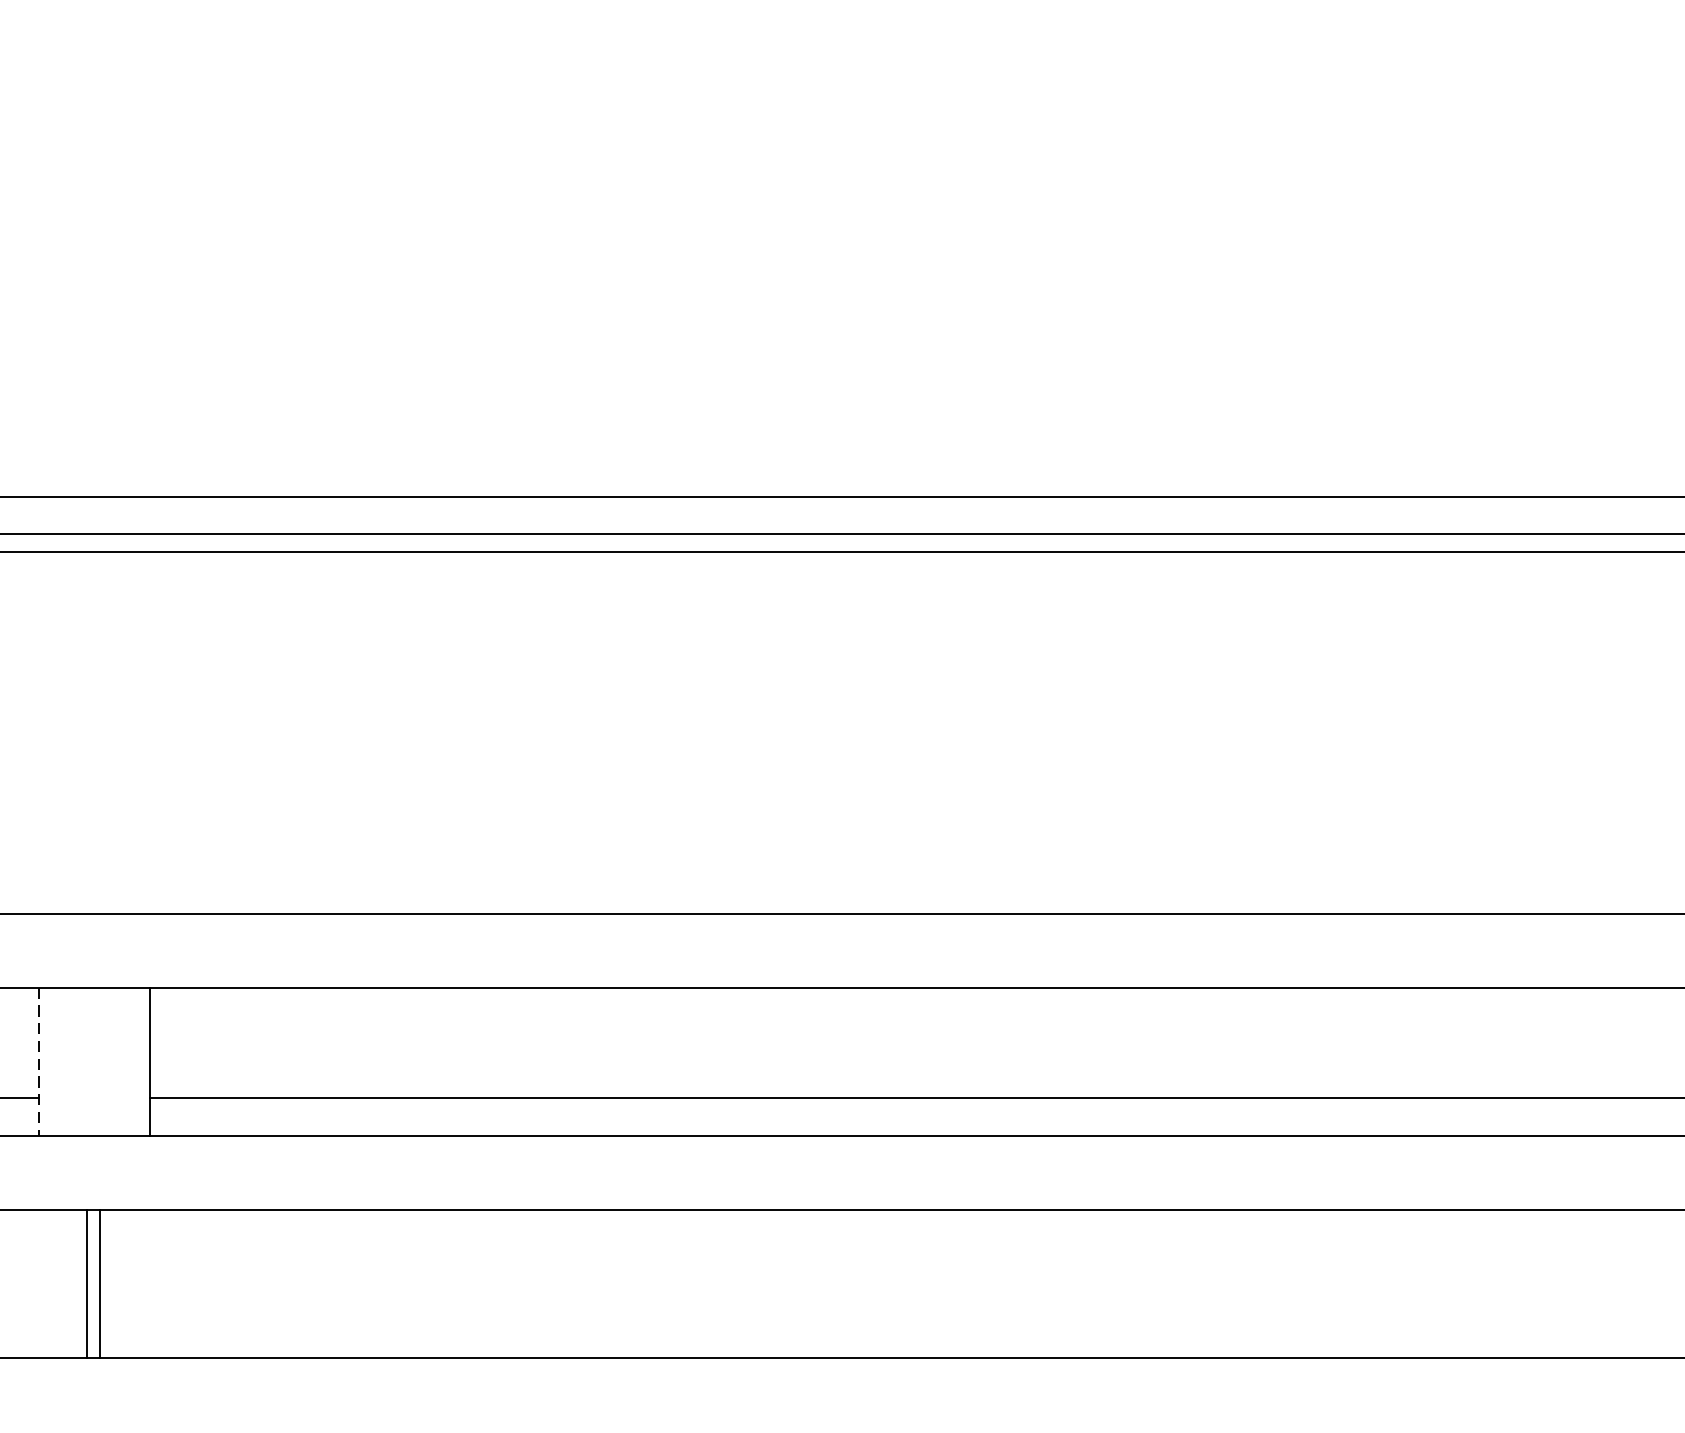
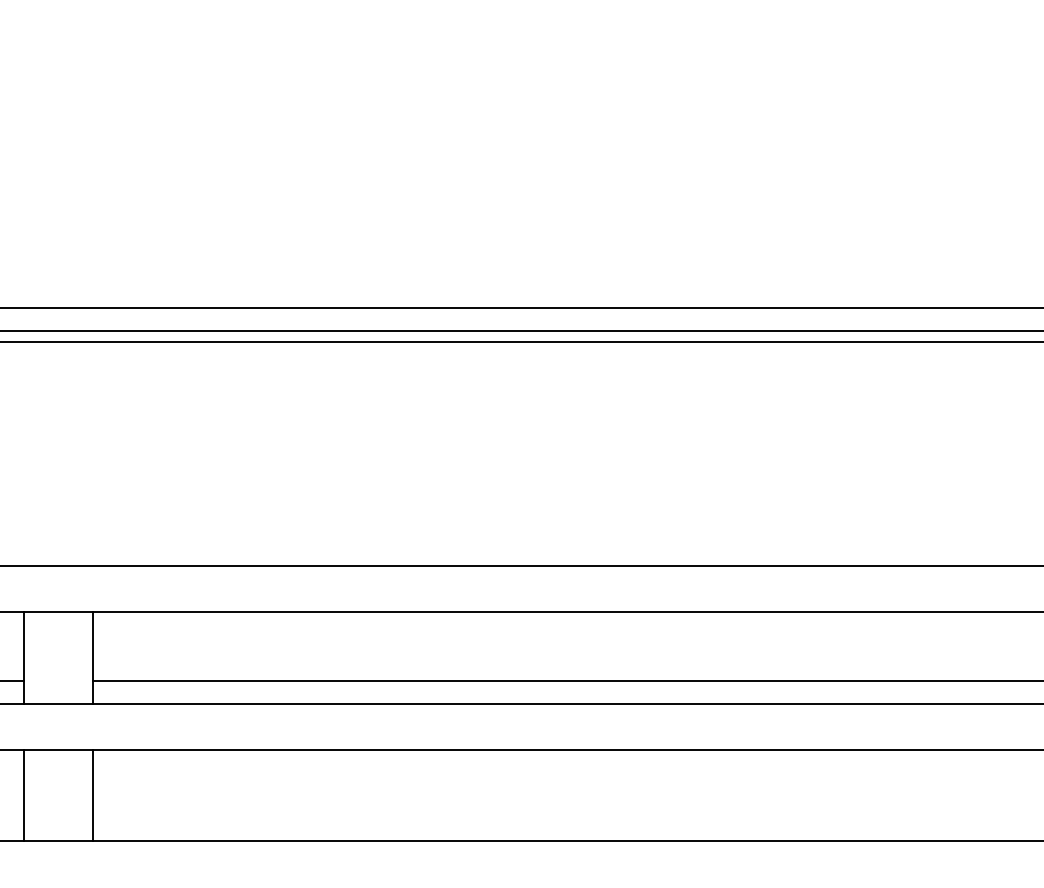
line: (37, 1061) -> (23, 657), dashed -> solid
line: (86, 1283) -> (92, 795), moved
line: (99, 1283) -> (23, 795), moved

